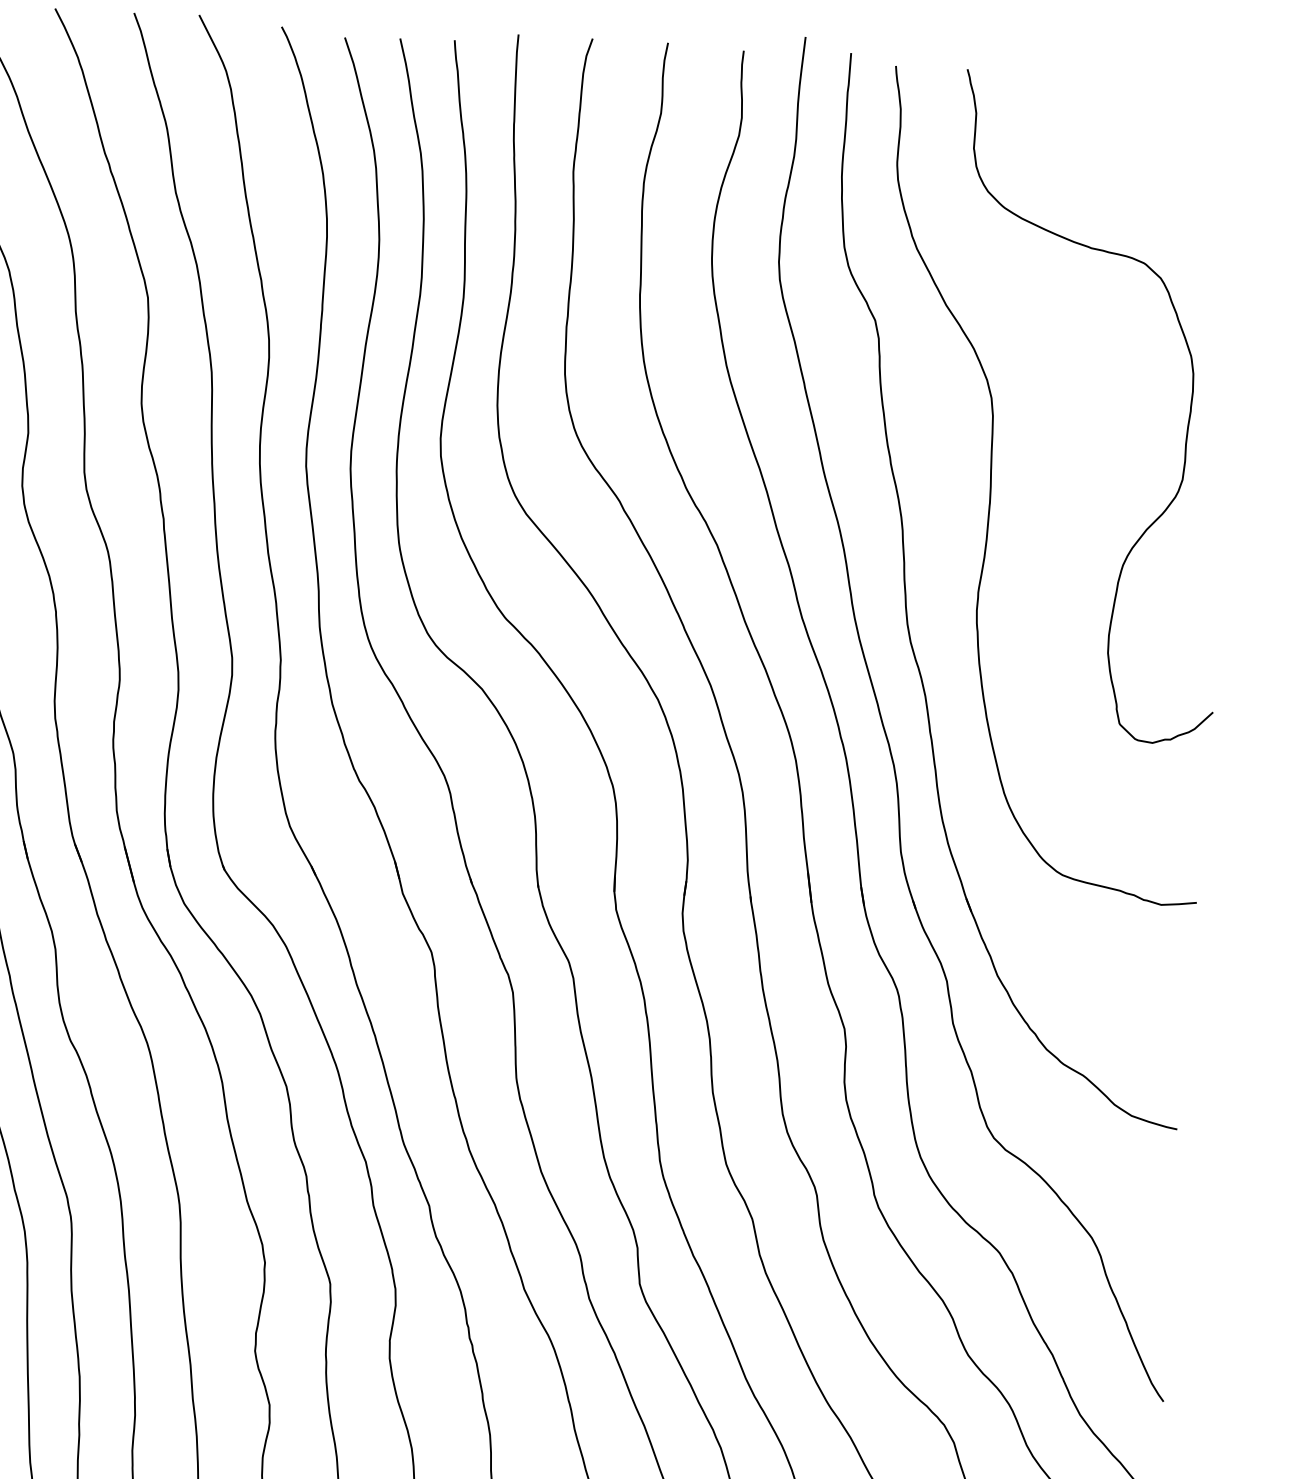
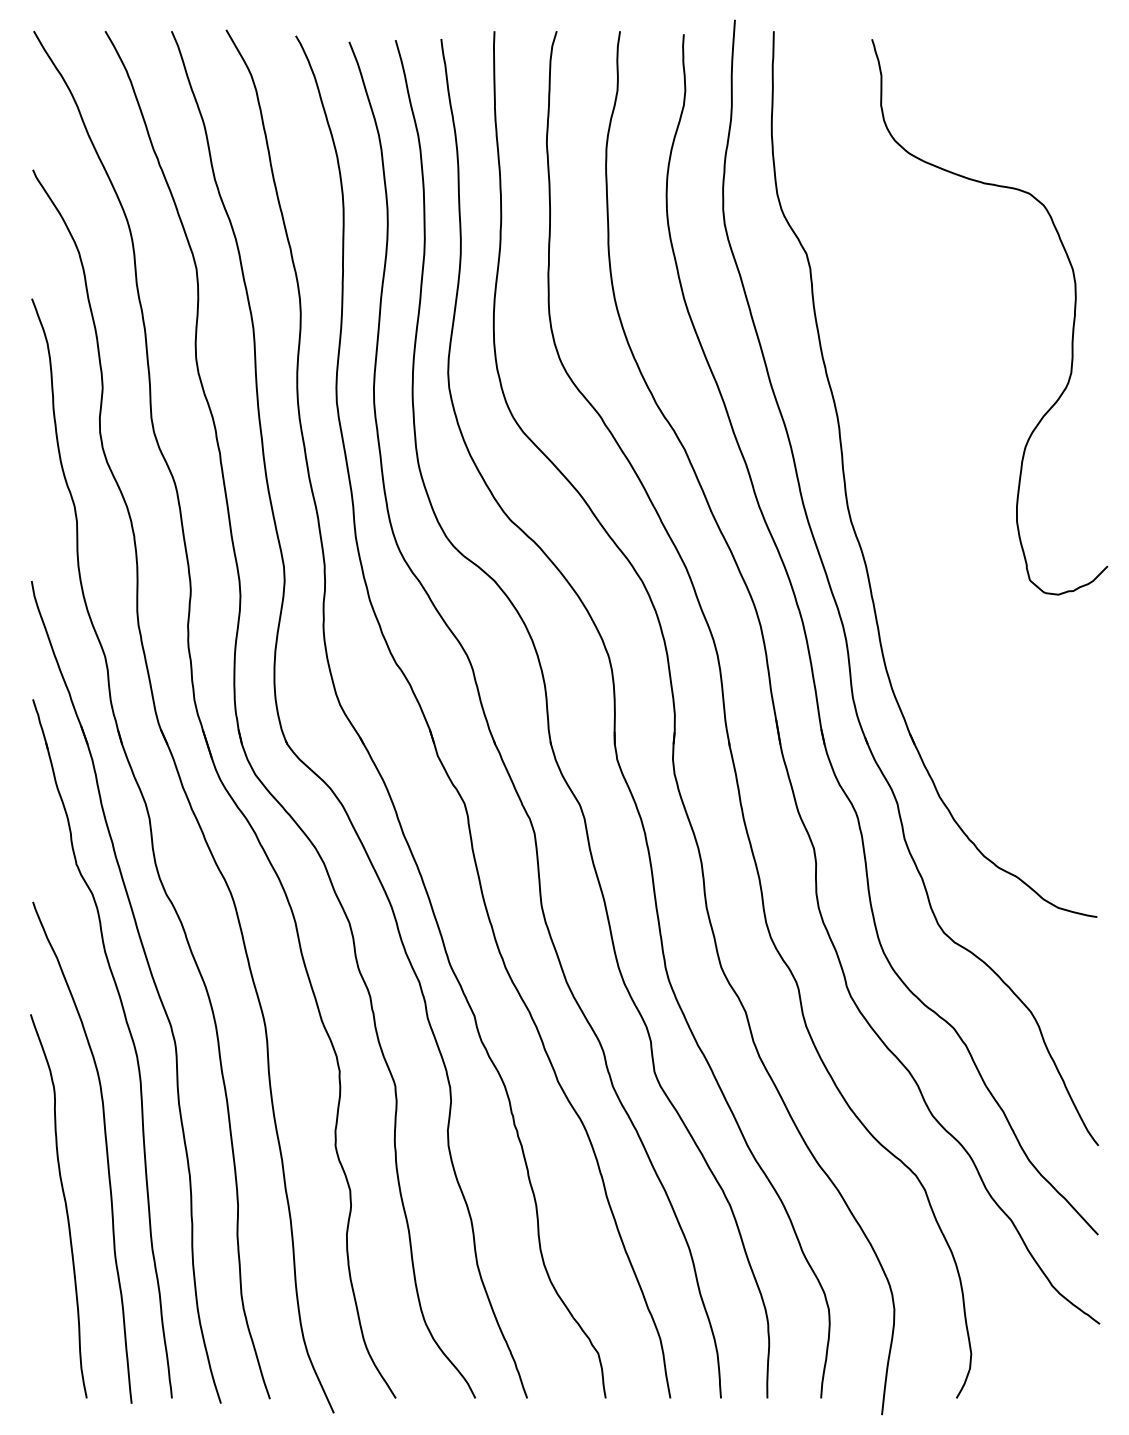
curve: (991, 482) -> (911, 384), removed

